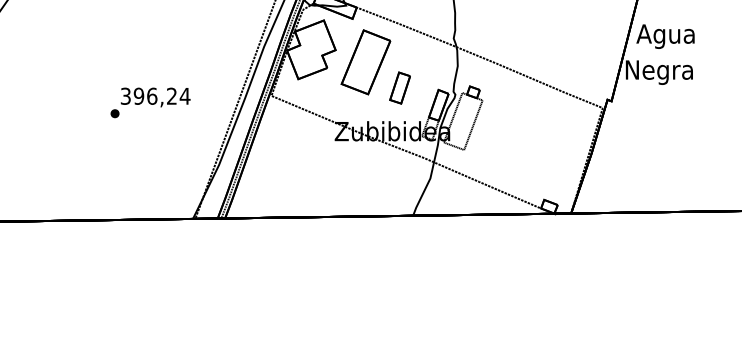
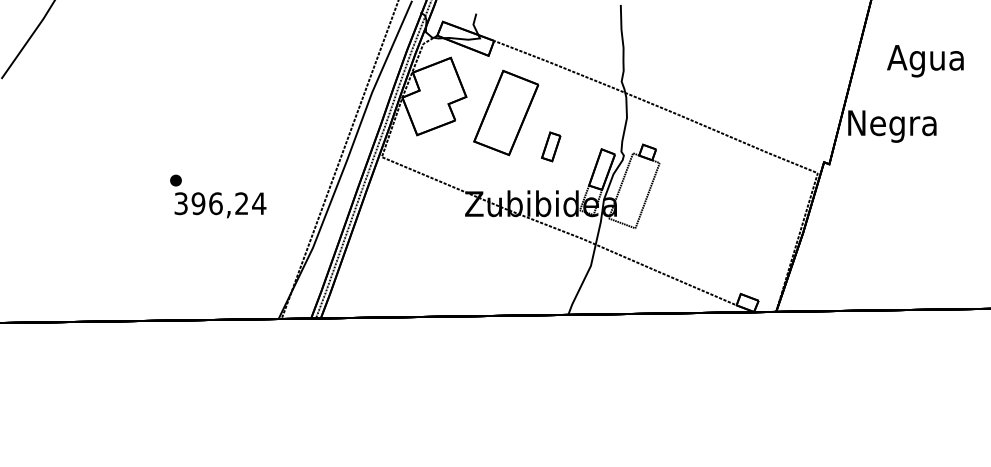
text: (665, 36) -> (925, 61), moved
part: (400, 87) -> (551, 146), size x0.7
text: (155, 97) -> (220, 205), moved

